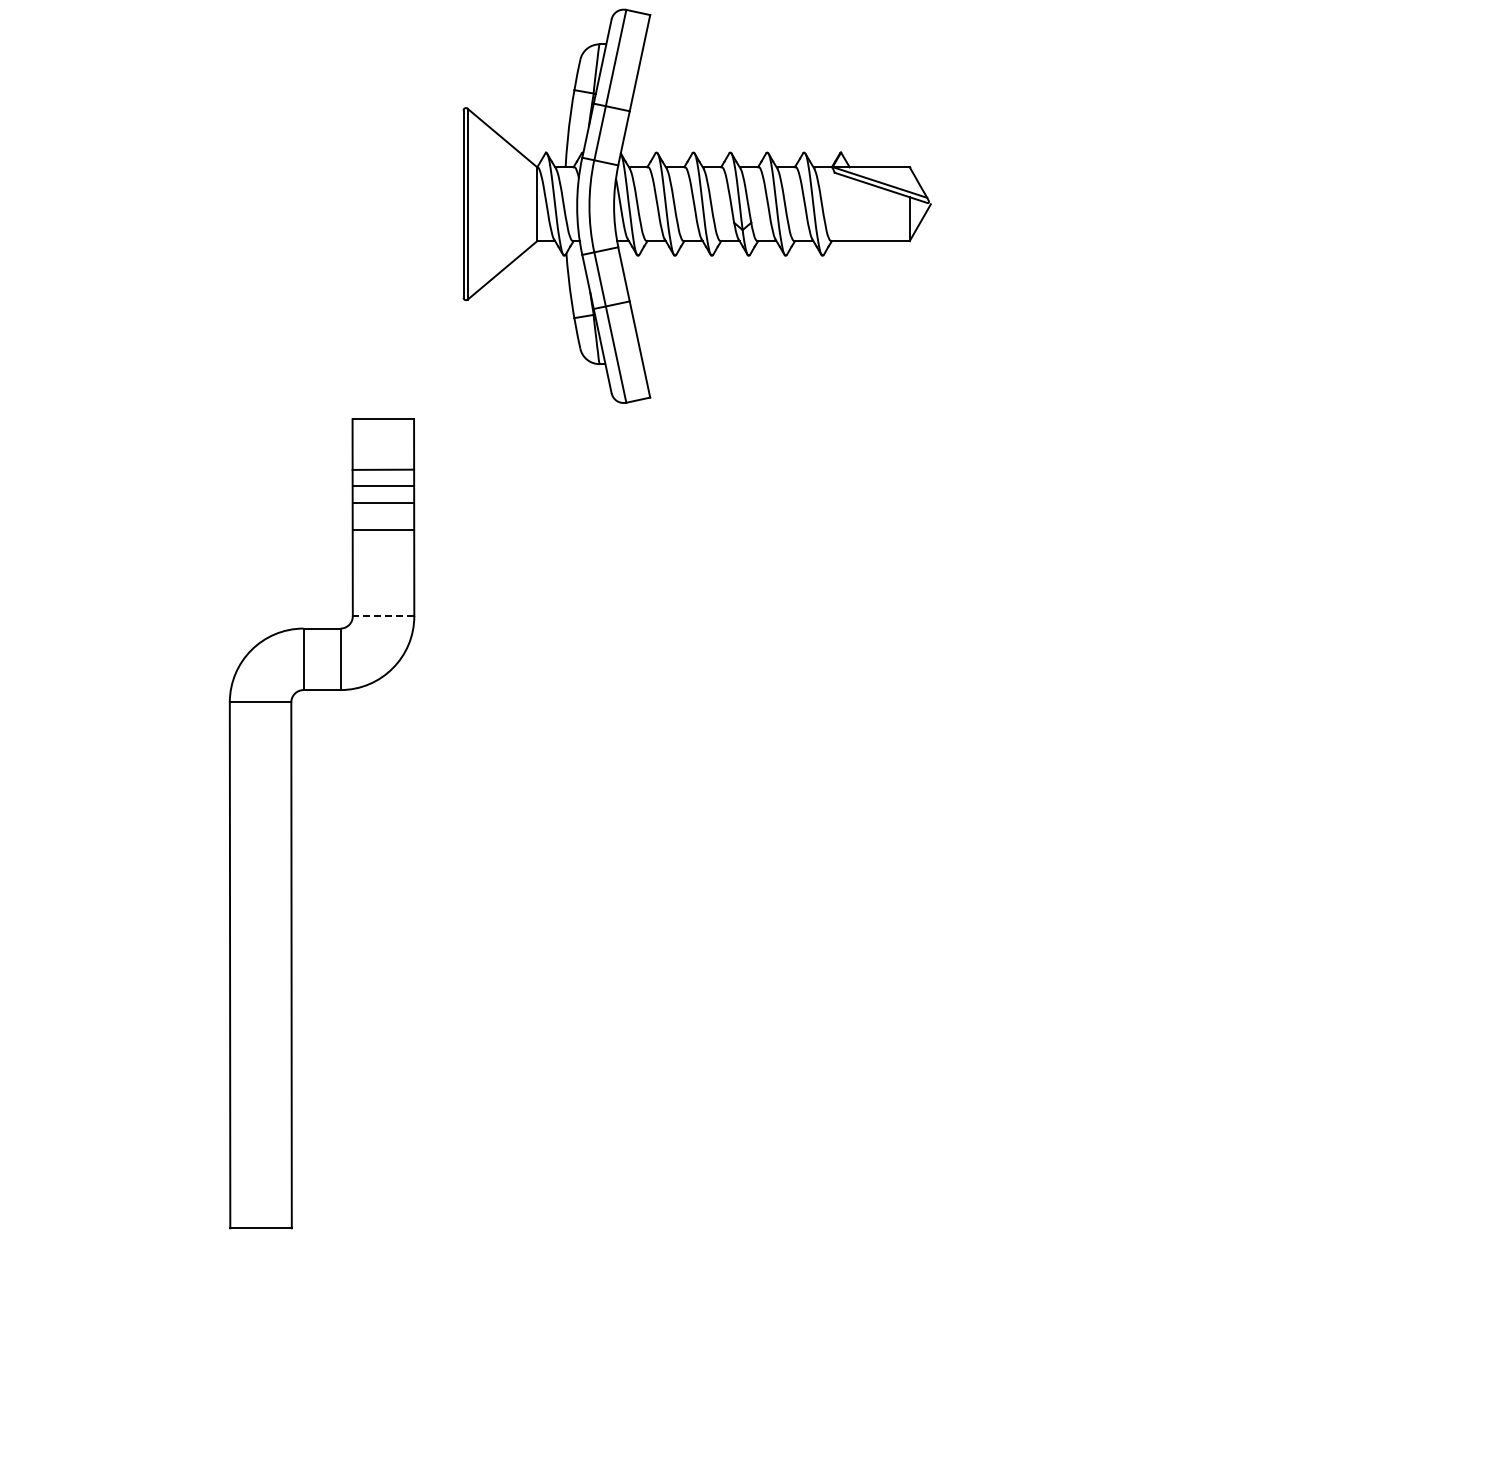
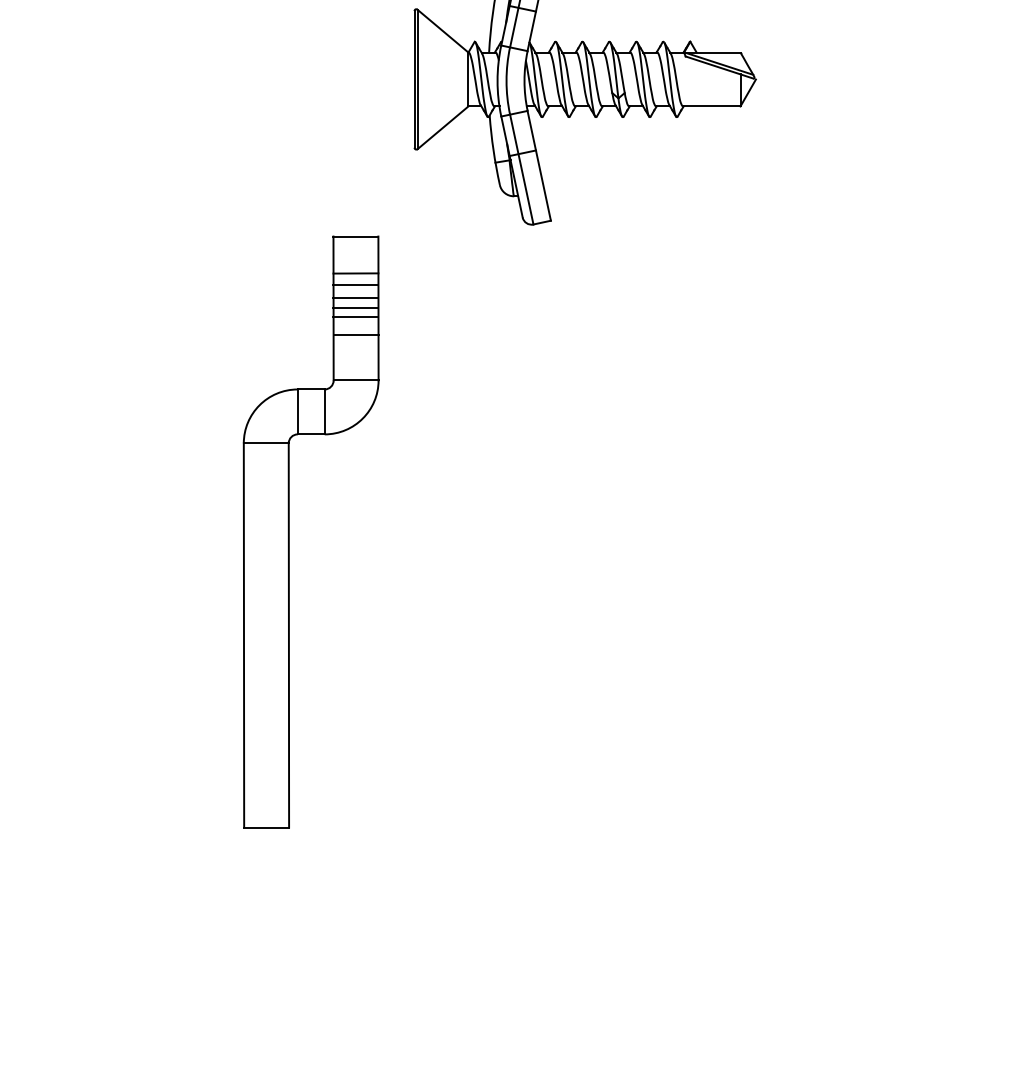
line: (383, 517) -> (356, 308), added
line: (383, 554) -> (356, 335), added
line: (383, 616) -> (356, 380), dashed -> solid

